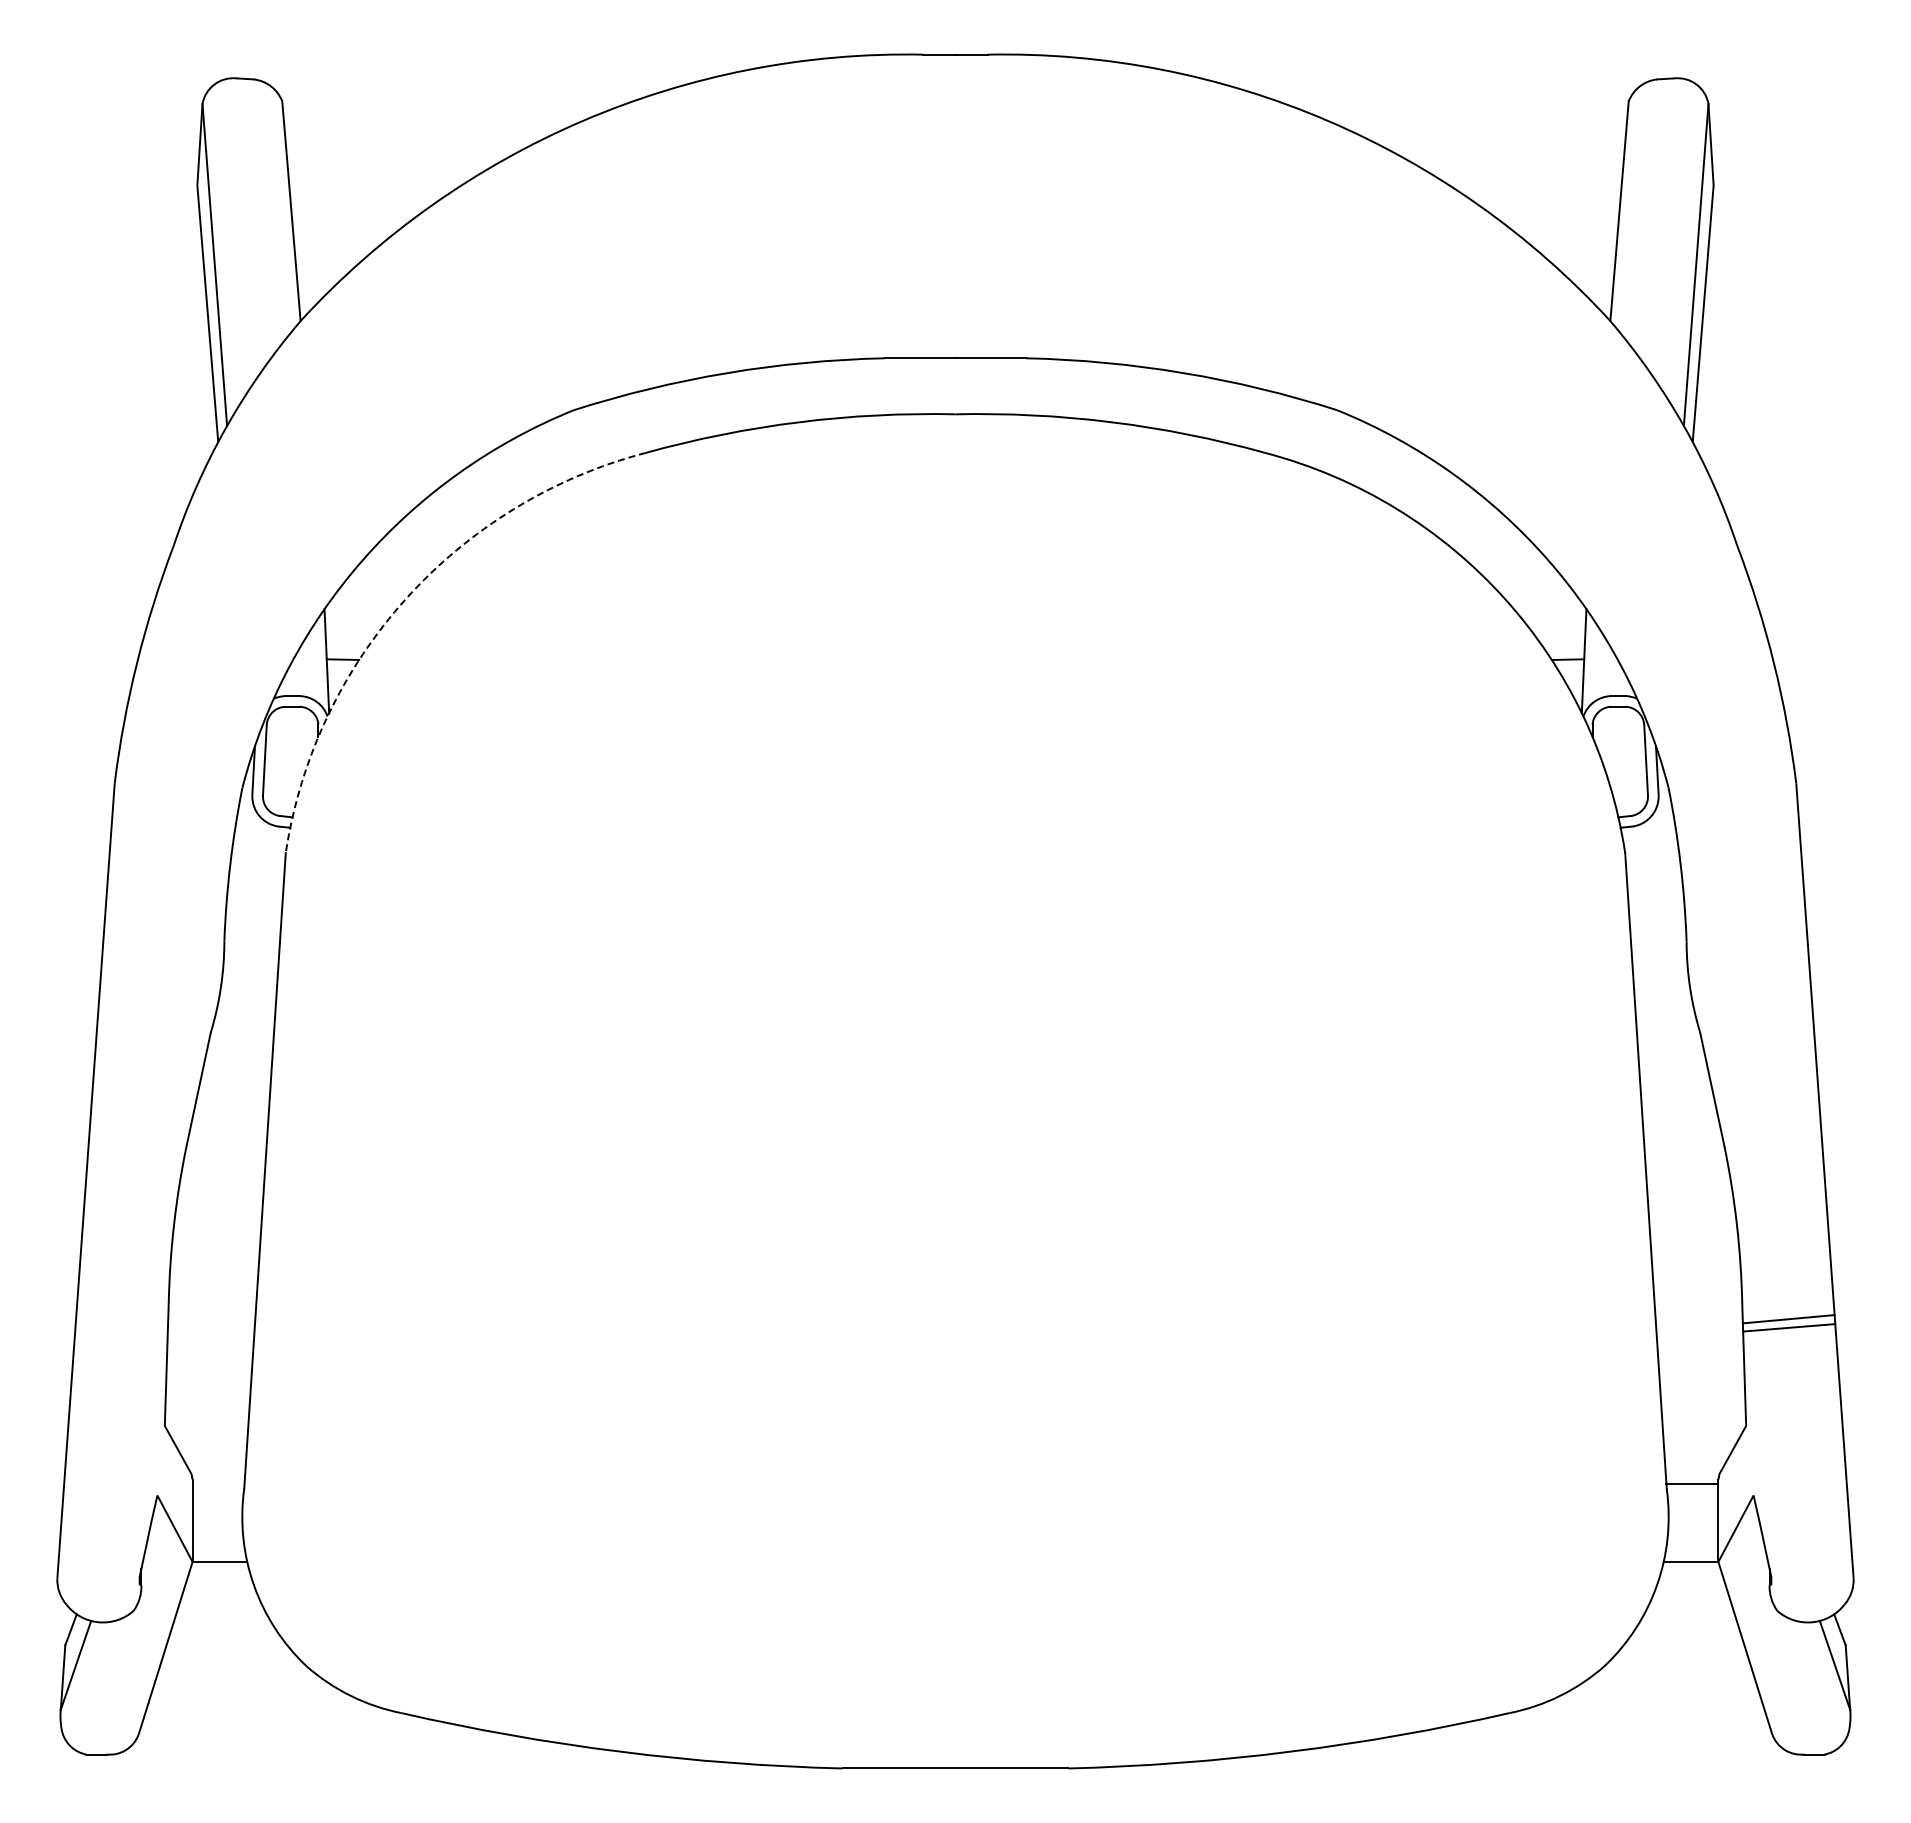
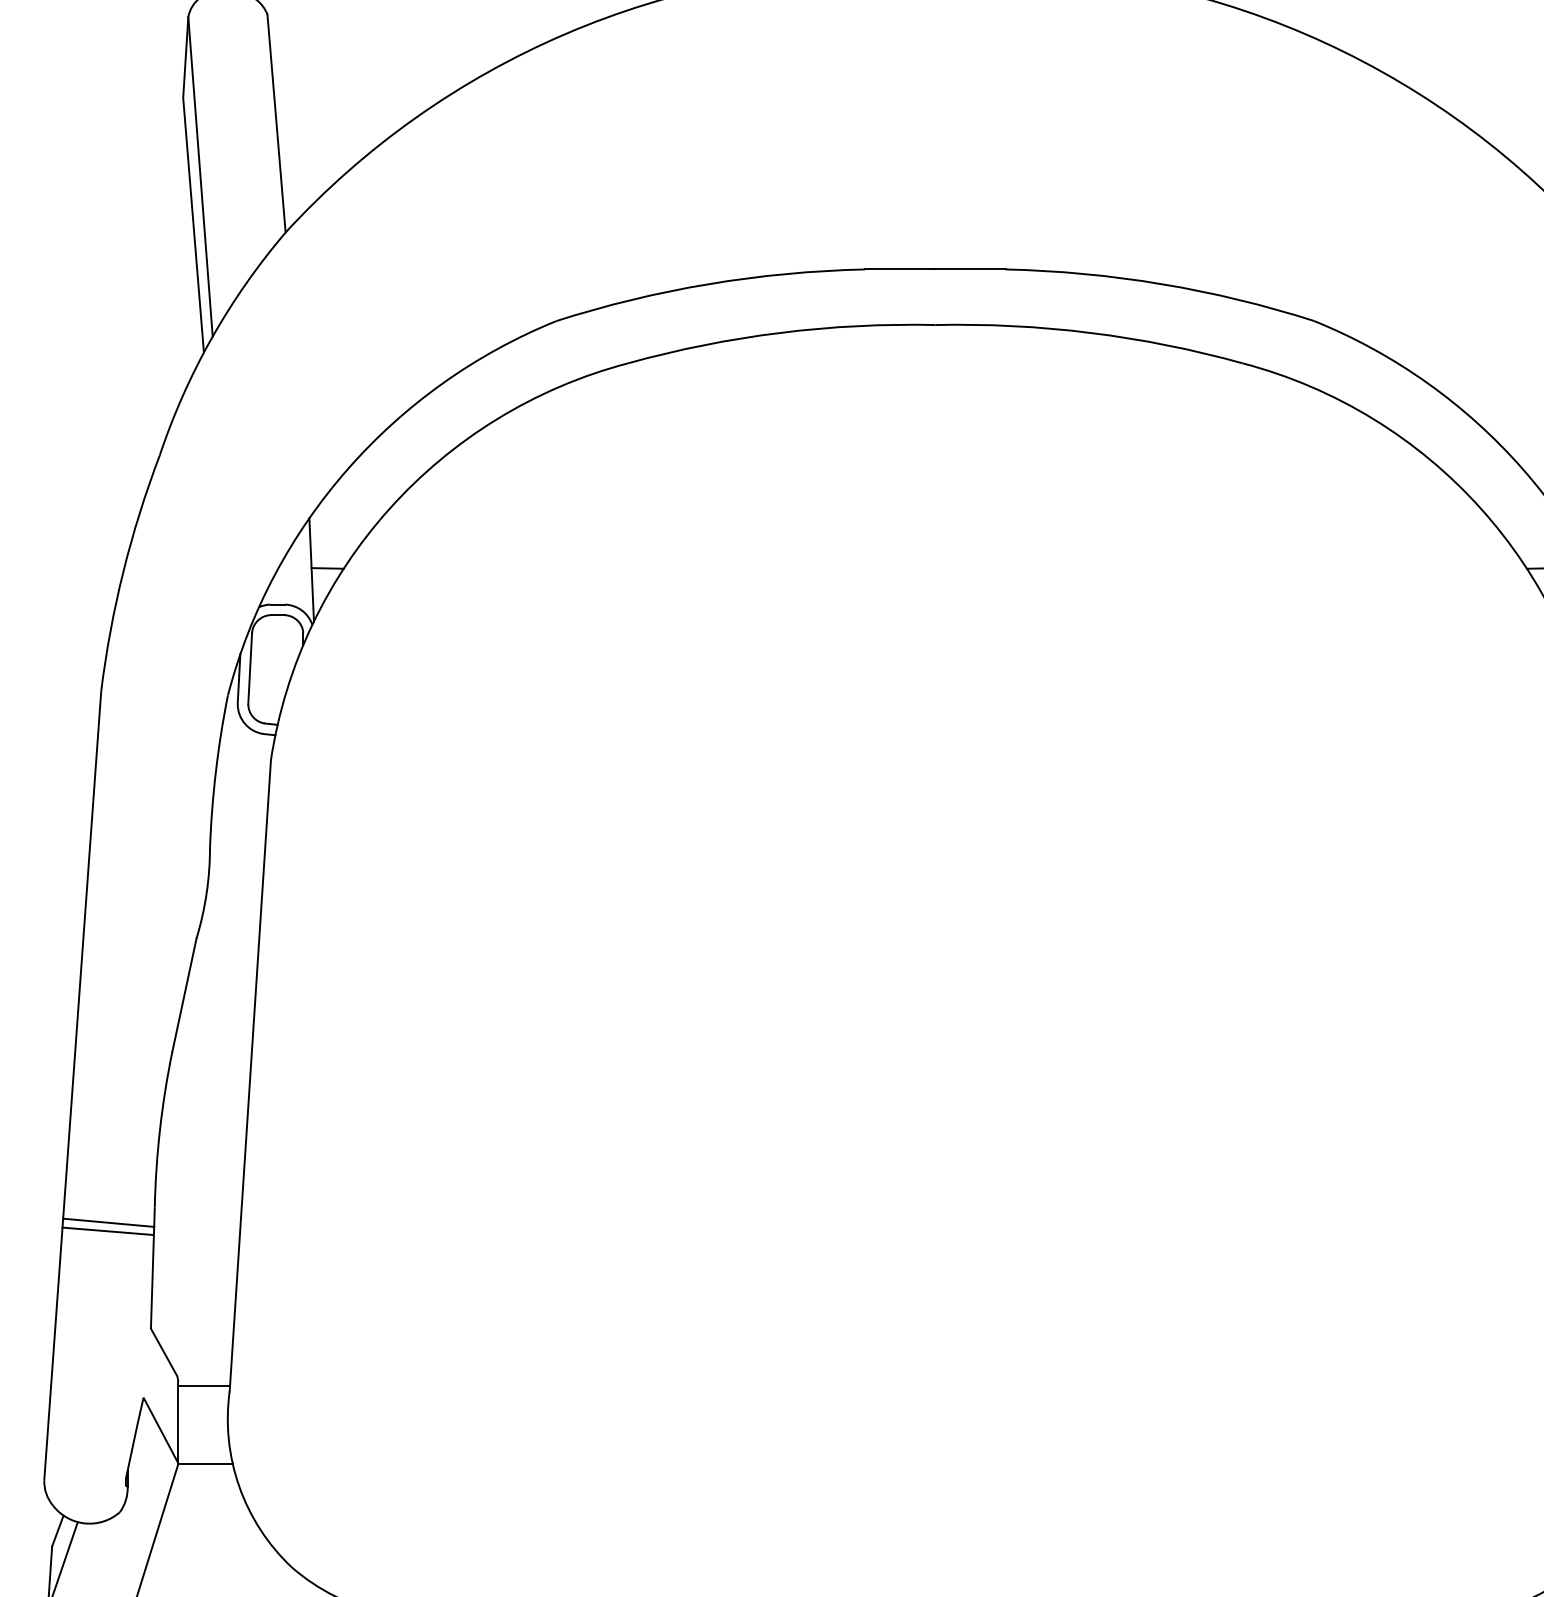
arc: (405, 599) -> (389, 508), dashed -> solid
line: (122, 1319) -> (108, 1223), added
line: (121, 1327) -> (107, 1231), added
line: (218, 1484) -> (204, 1386), added

